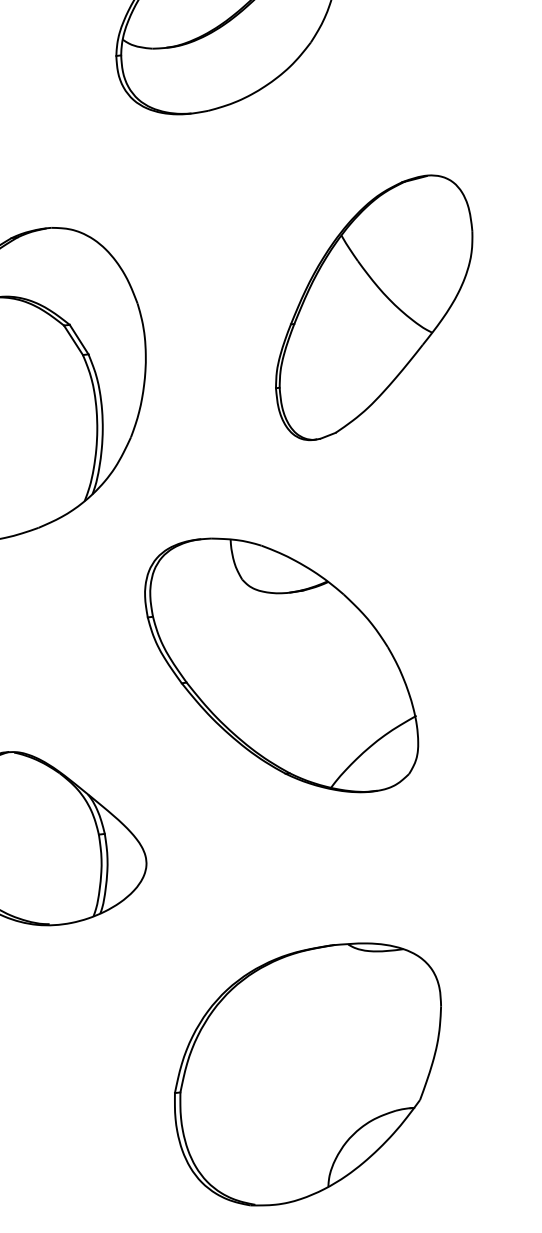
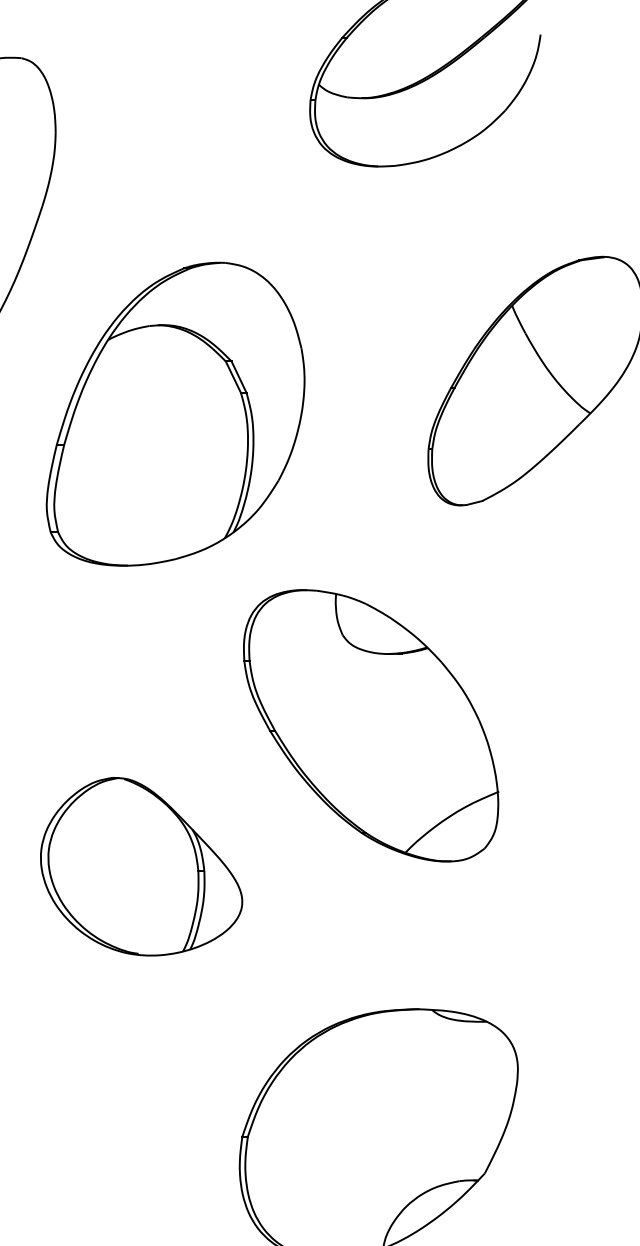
part: (281, 665) -> (371, 725), moved

